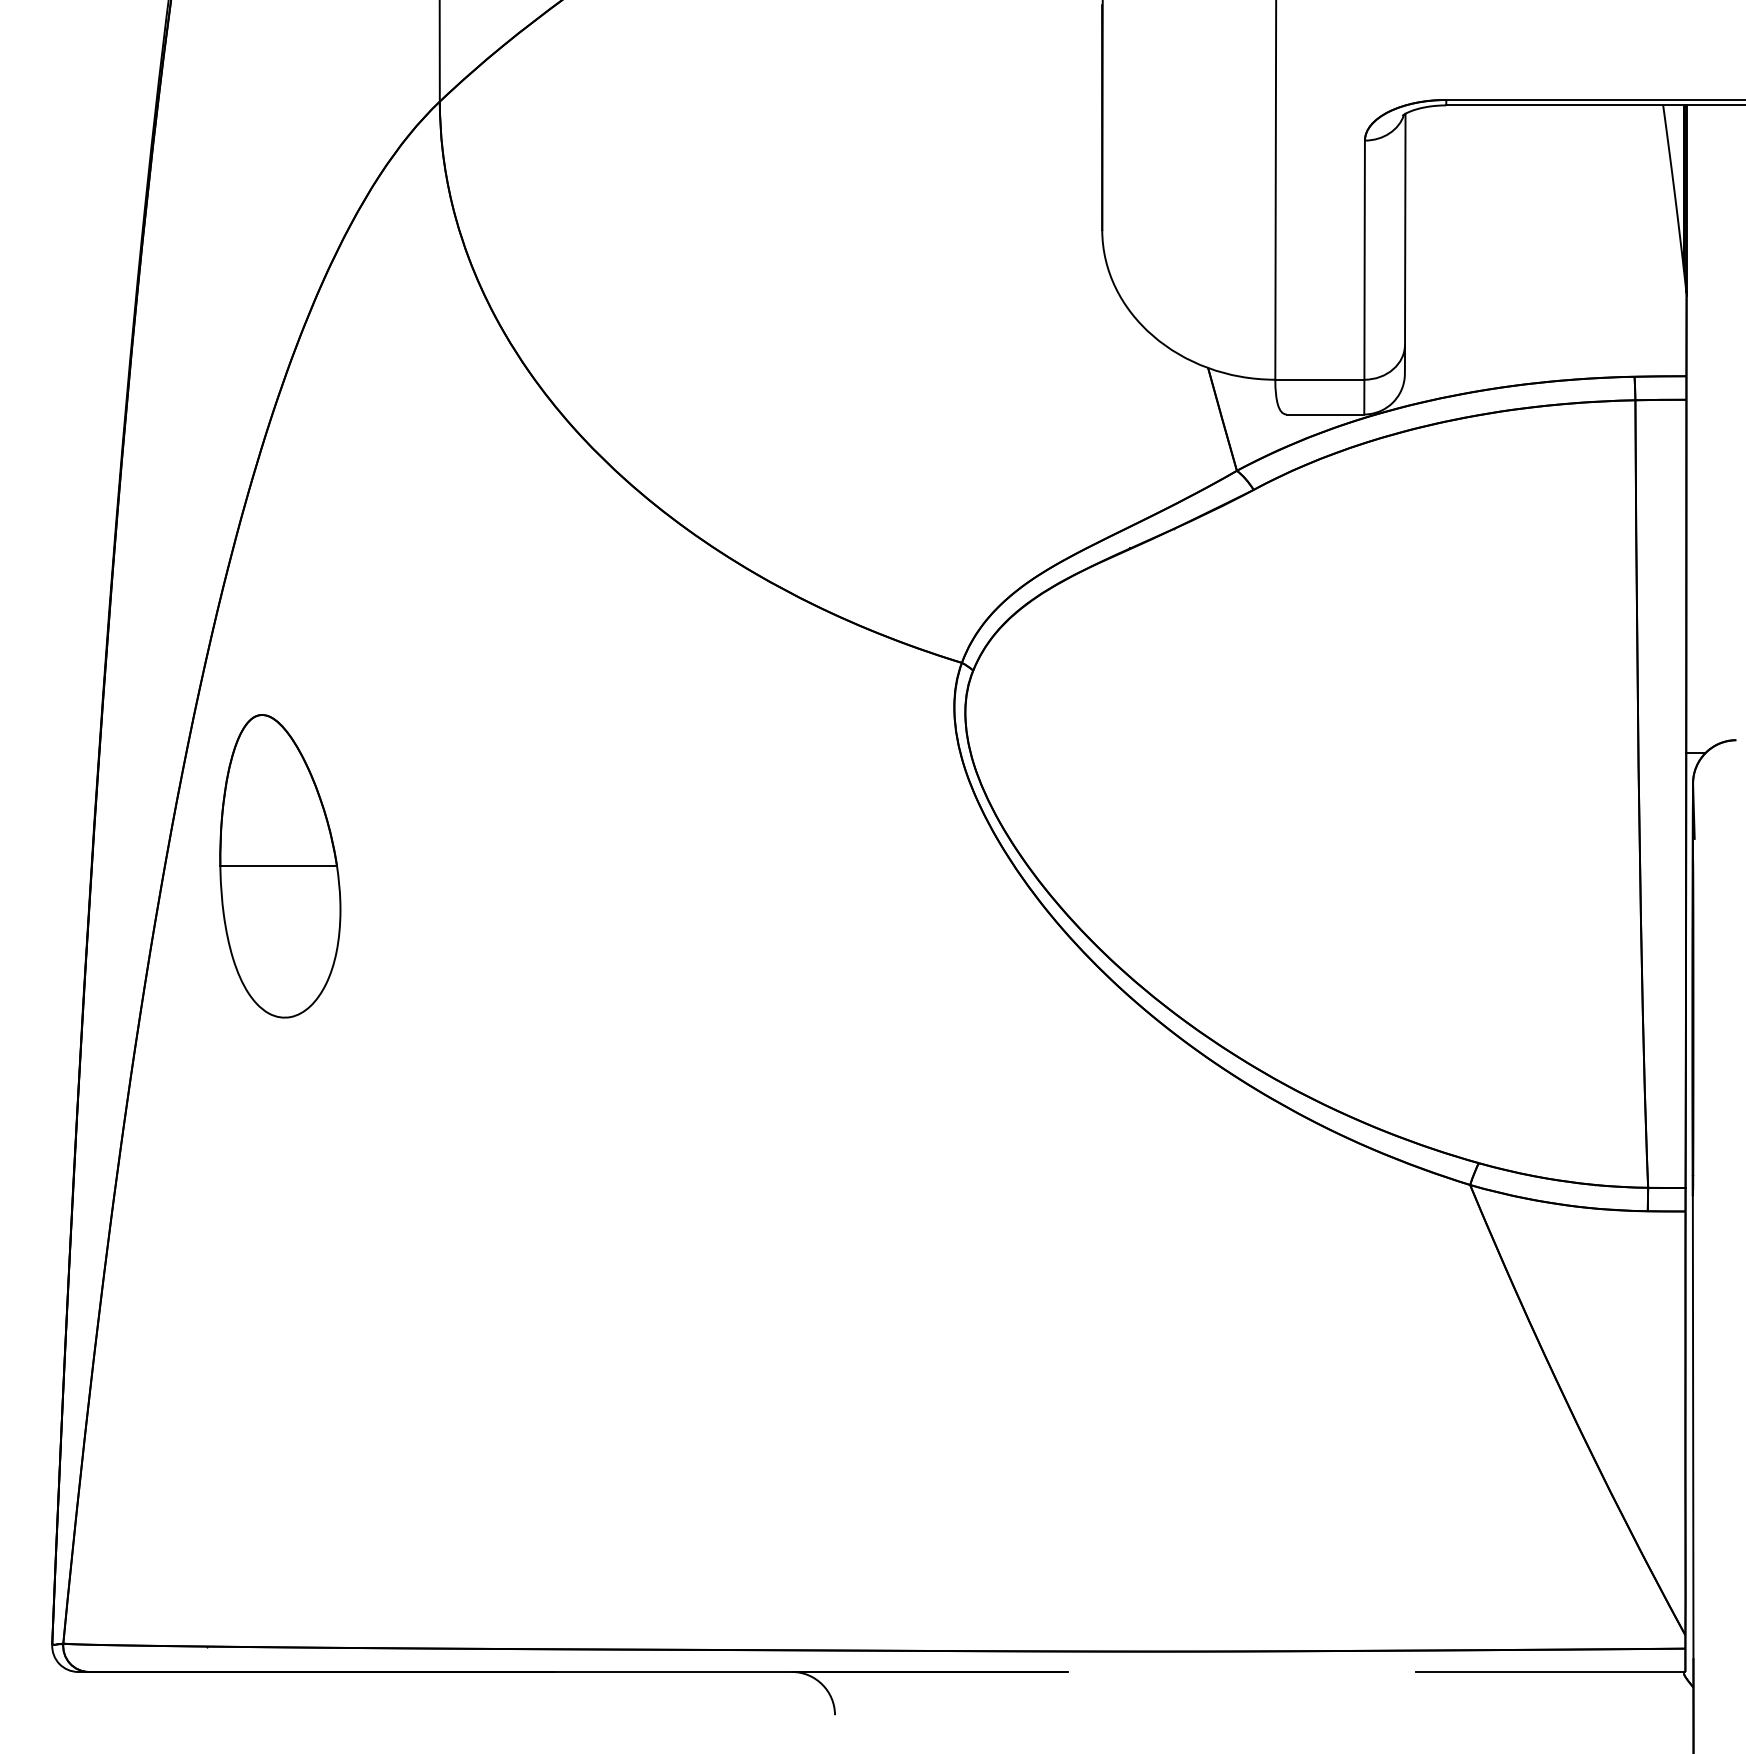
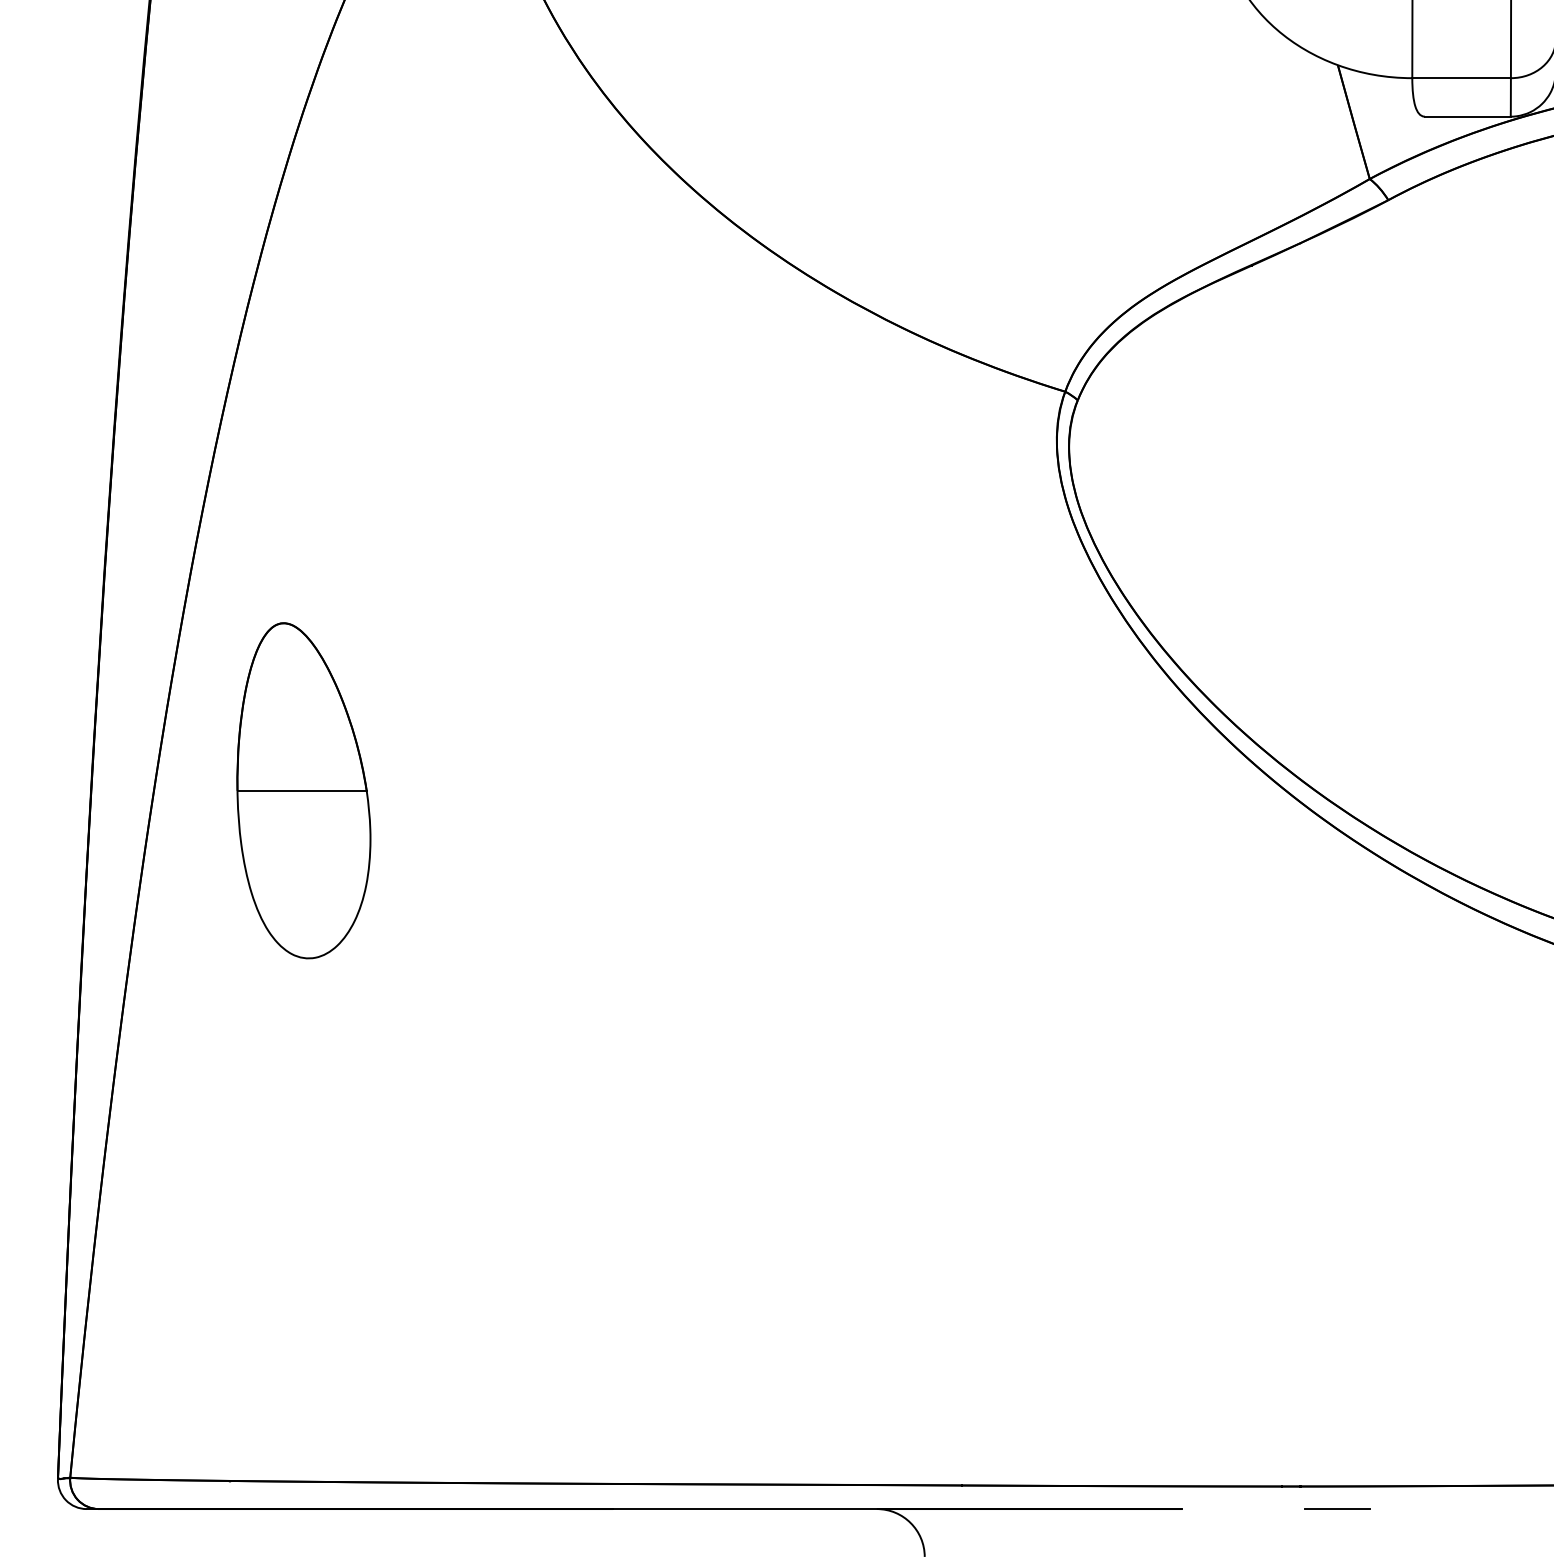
part: (280, 866) -> (304, 791), moved
line: (1207, 1671) -> (1337, 1508), added

